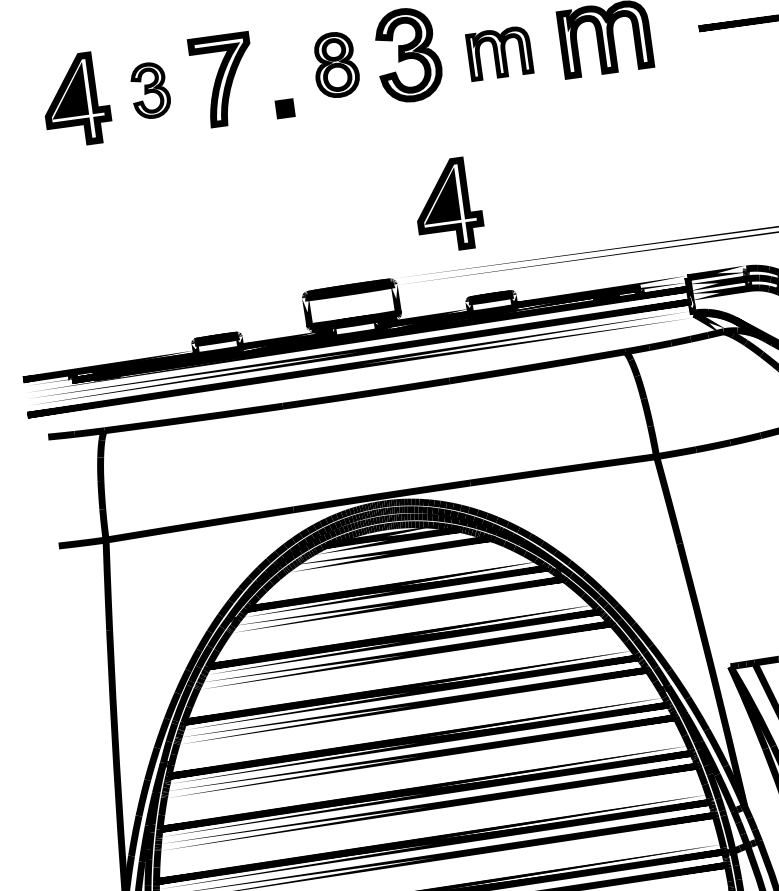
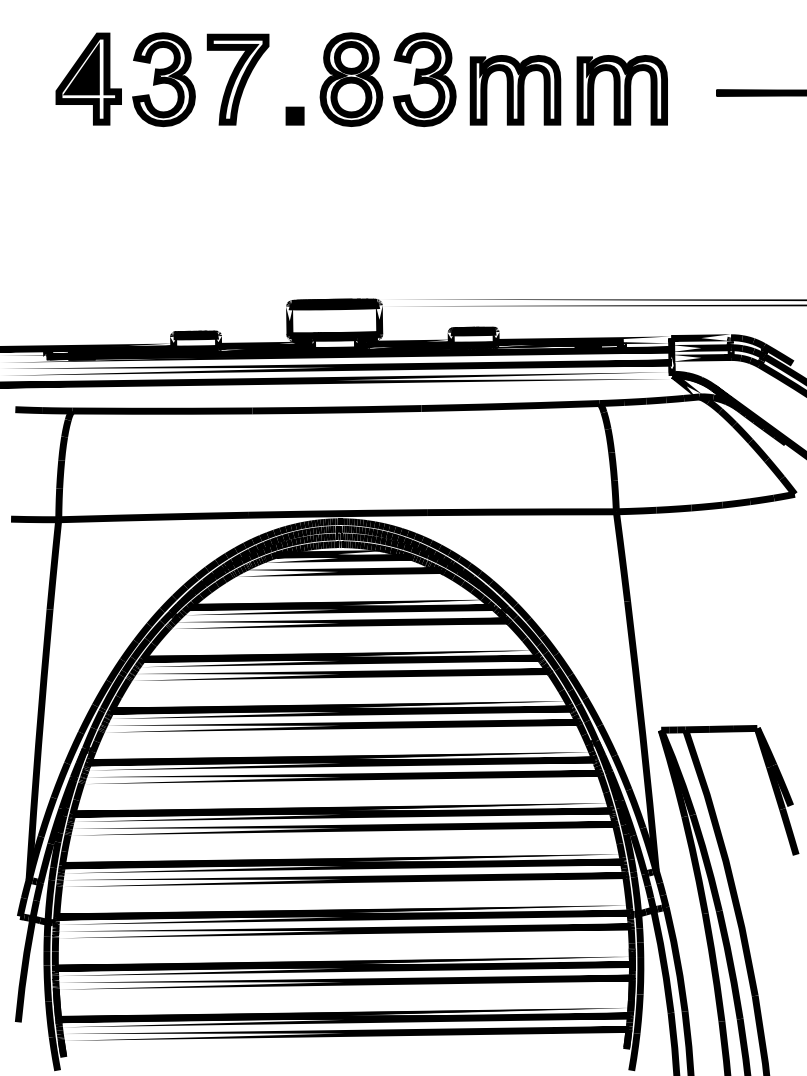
part: (499, 53) -> (515, 90), size x1.43
part: (336, 64) -> (351, 79), size x1.43
part: (150, 90) -> (163, 79), size x1.67
part: (447, 204) -> (443, 233), removed

